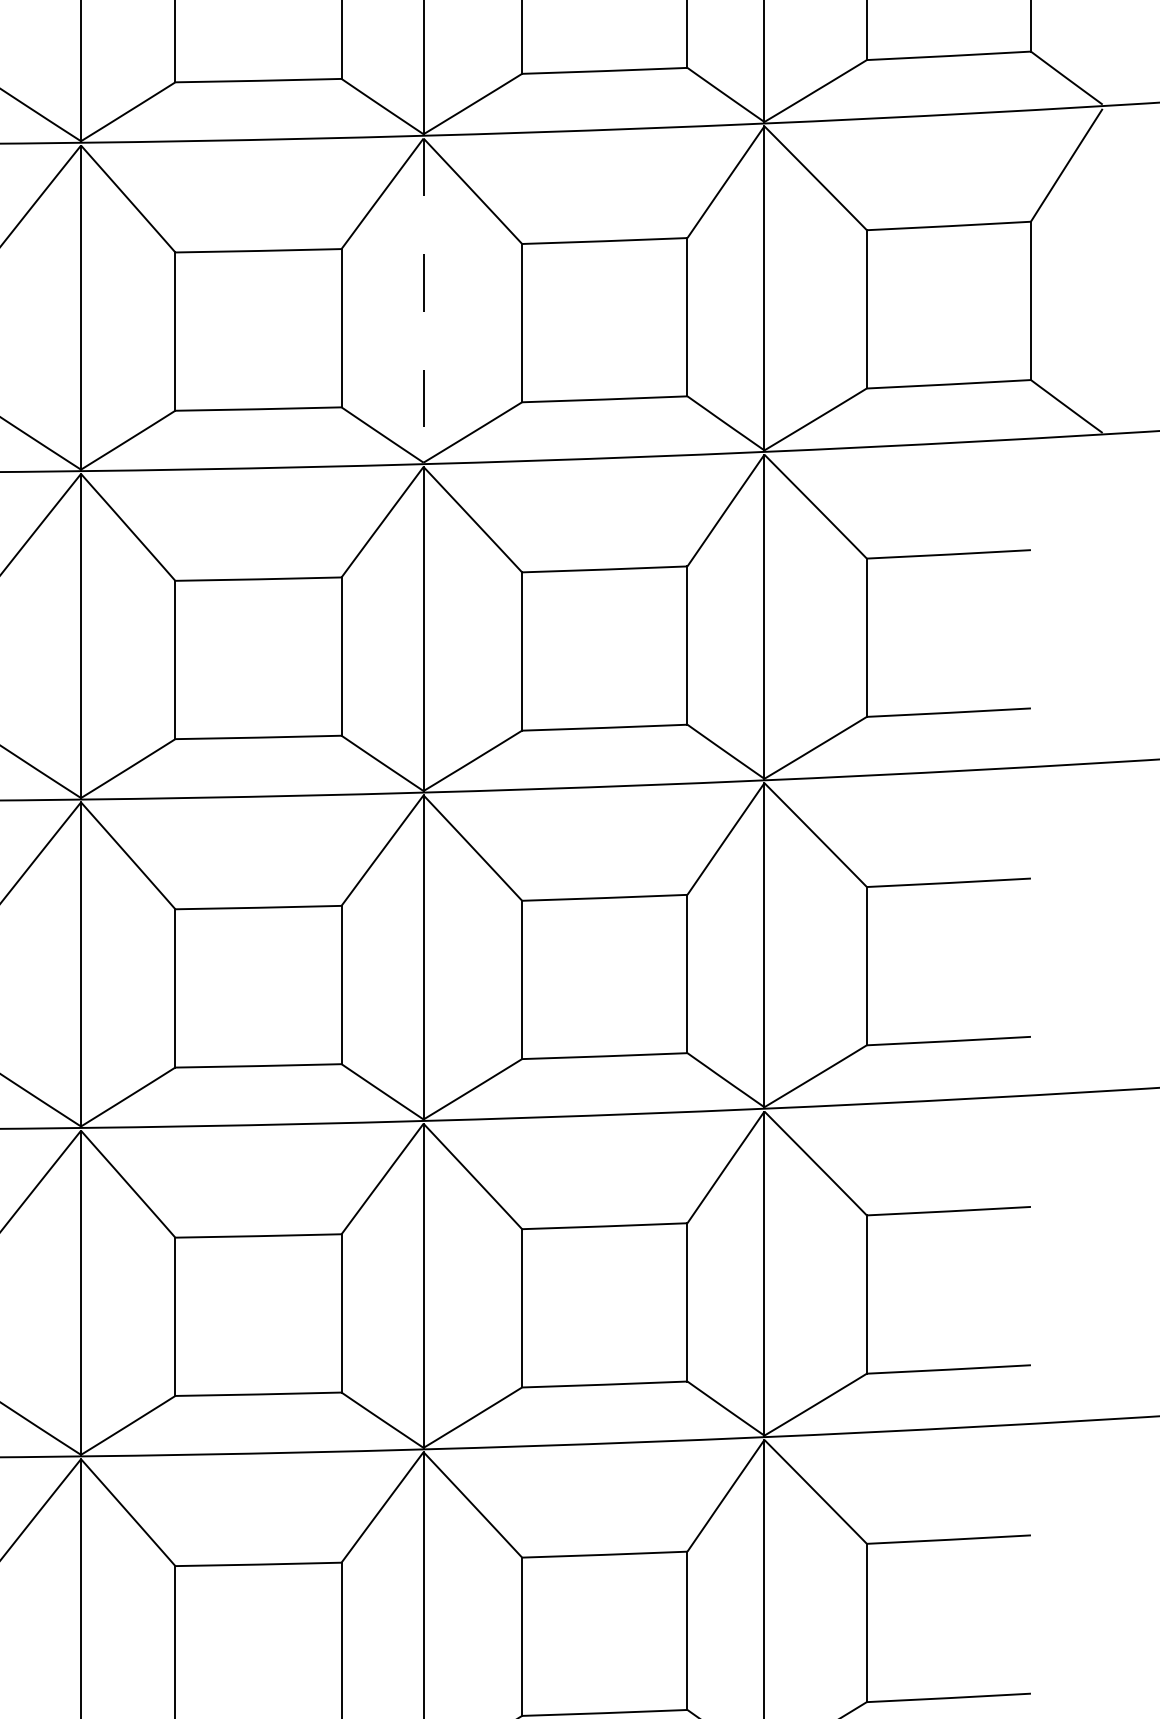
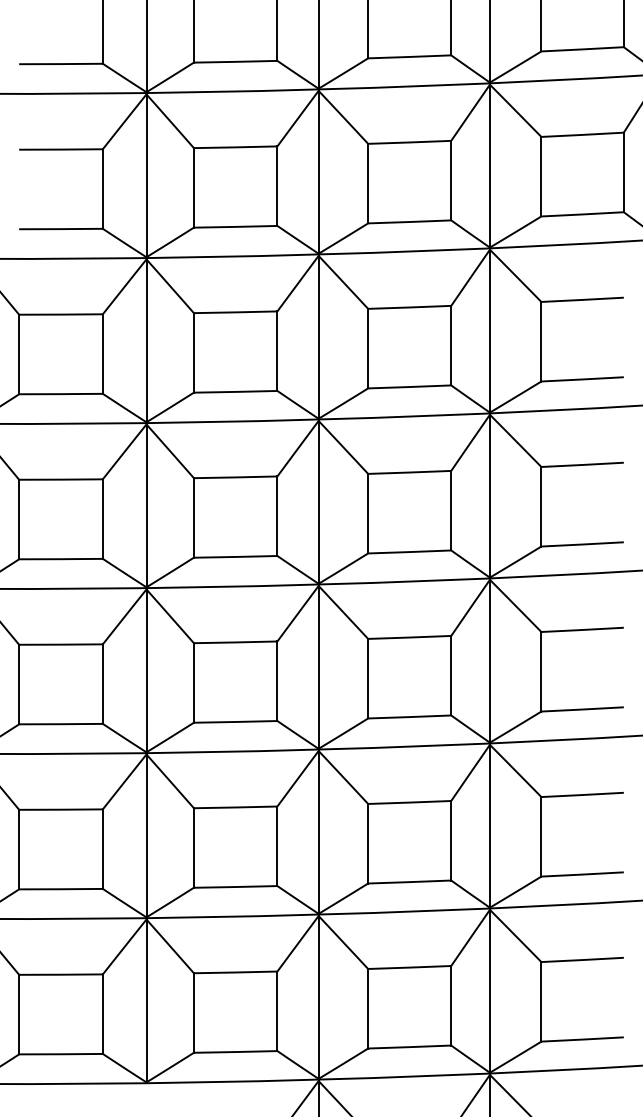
line: (423, 300) -> (318, 172), dashed -> solid

